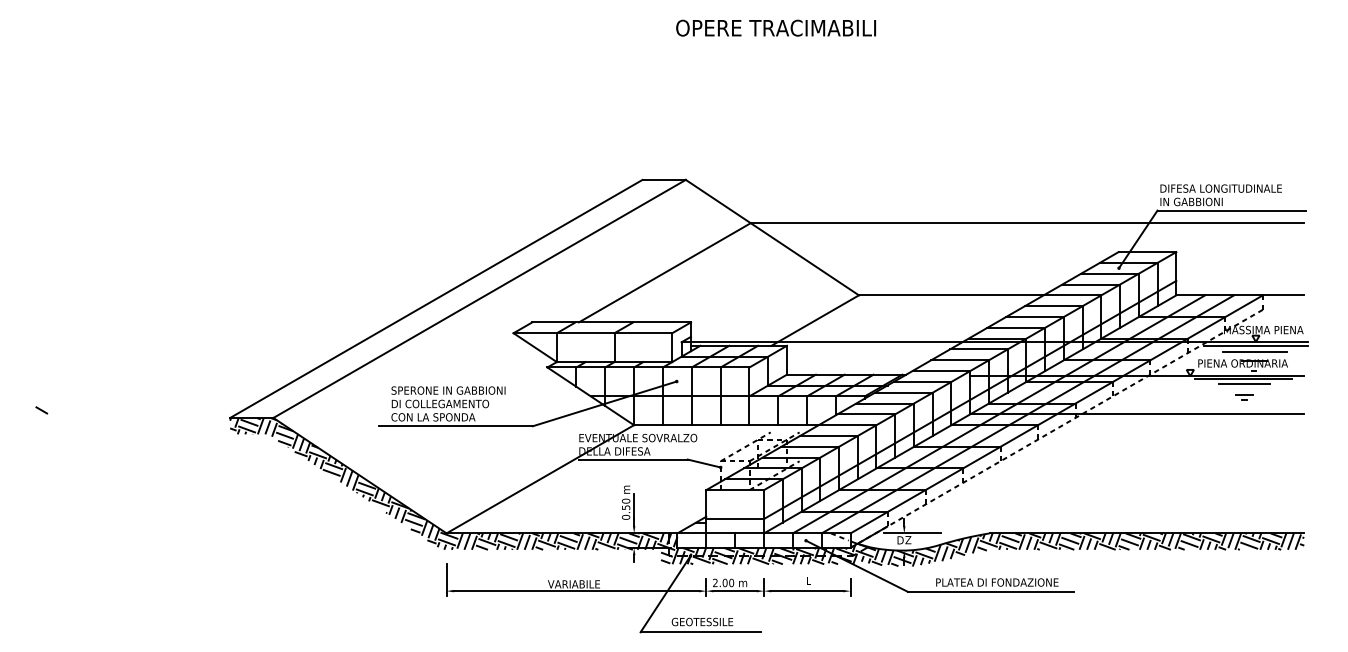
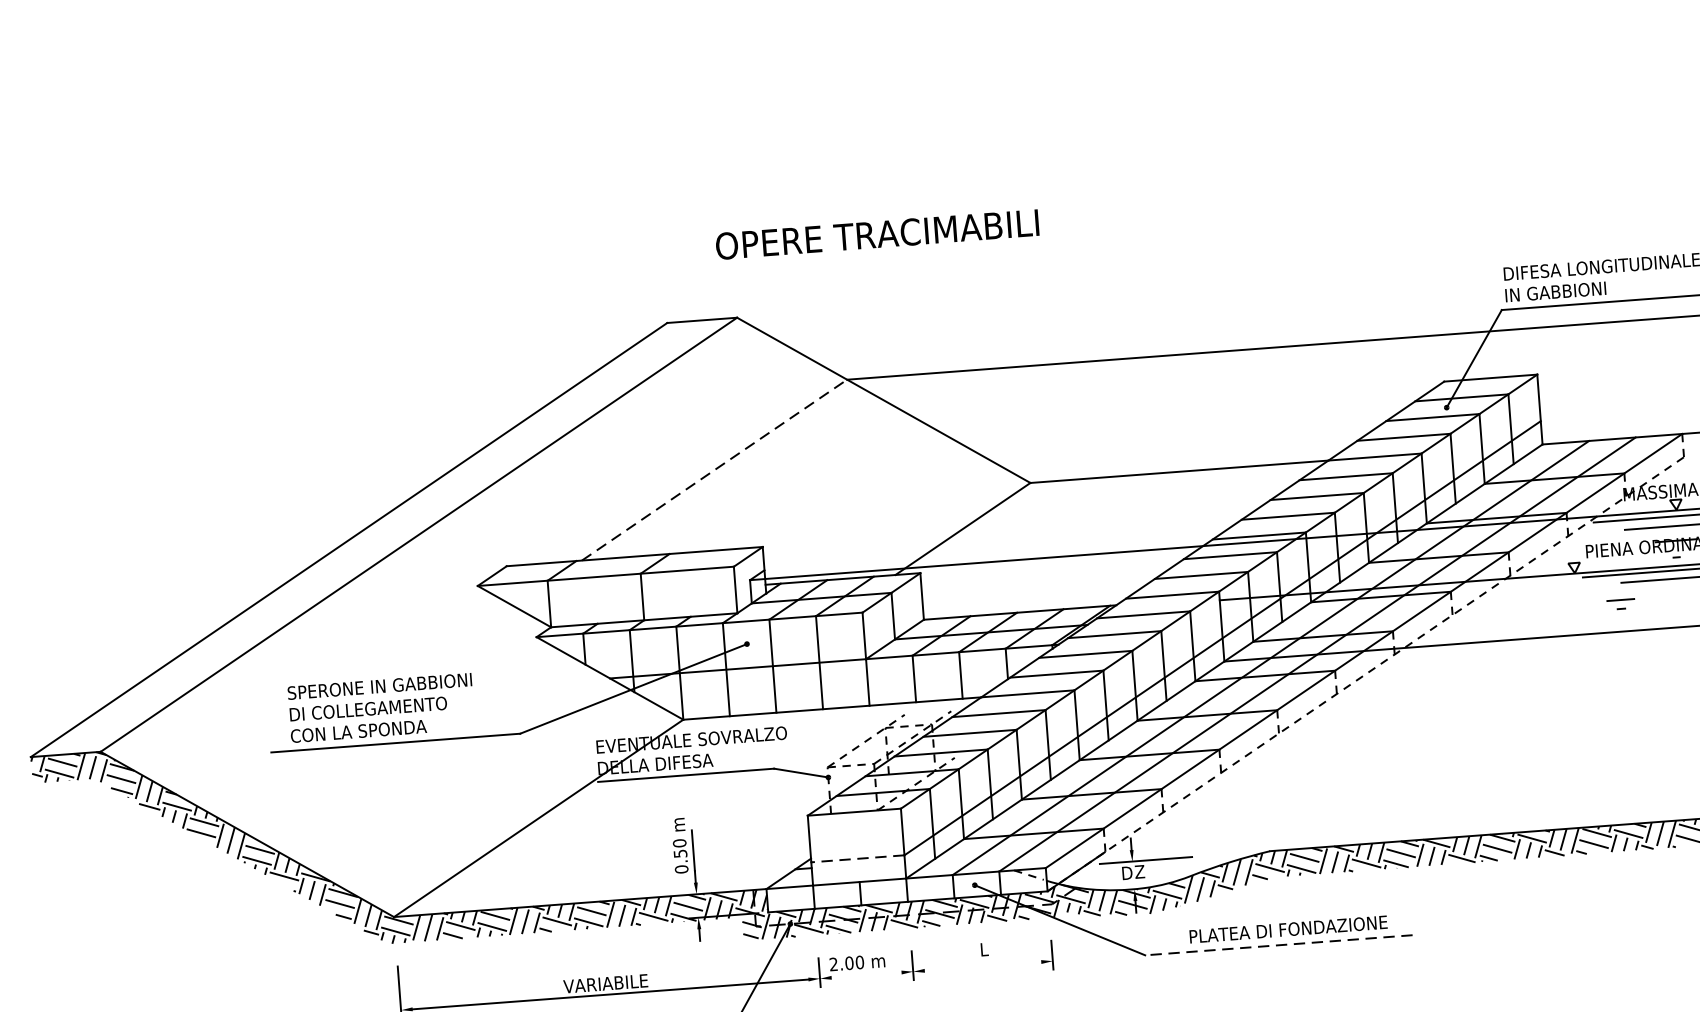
text: (775, 27) -> (876, 233), moved
line: (665, 272) -> (715, 469), solid -> dashed
part: (1244, 397) -> (1621, 604), moved
line: (735, 519) -> (858, 859), solid -> dashed
line: (734, 591) -> (865, 975), removed
line: (807, 591) -> (983, 967), removed
line: (990, 591) -> (1278, 944), solid -> dashed

